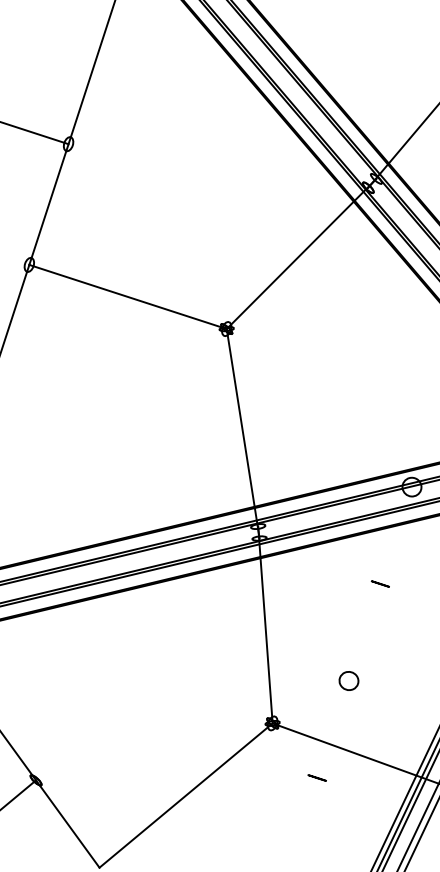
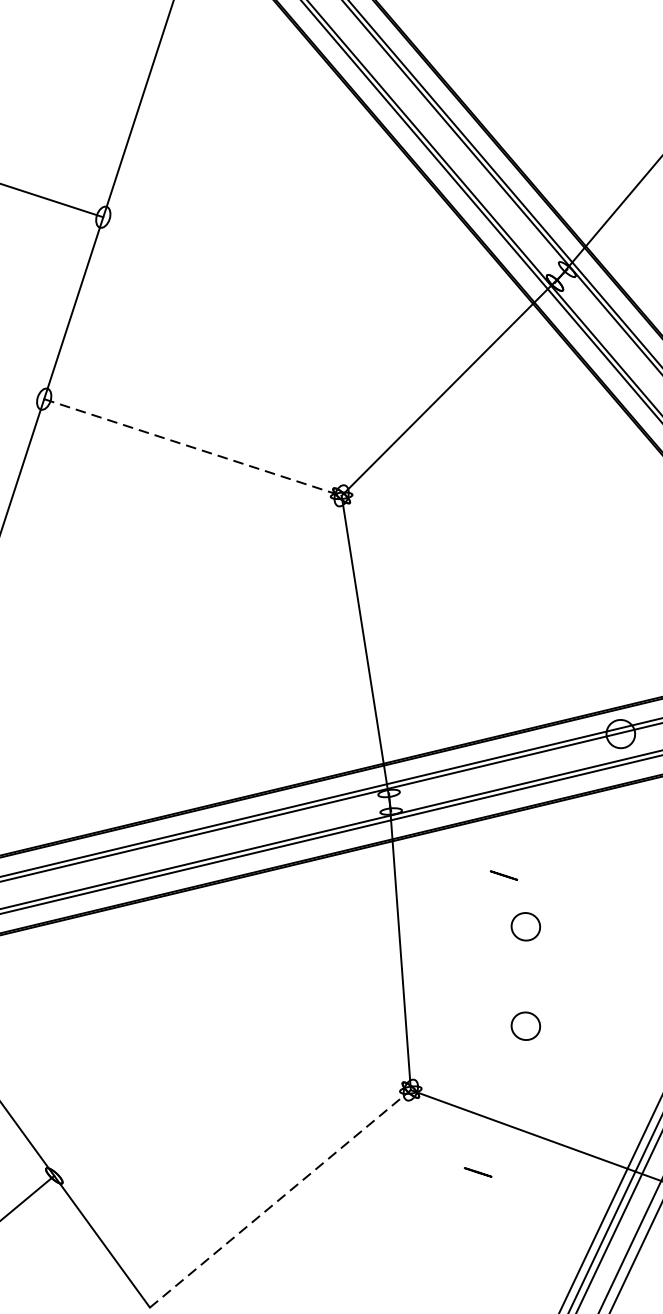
line: (128, 296) -> (193, 446), solid -> dashed
line: (379, 583) -> (502, 874), moved
part: (348, 614) -> (525, 925), added
line: (186, 795) -> (281, 1198), solid -> dashed

